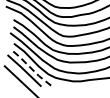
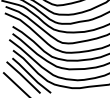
line: (32, 69) -> (31, 76), dashed -> solid

